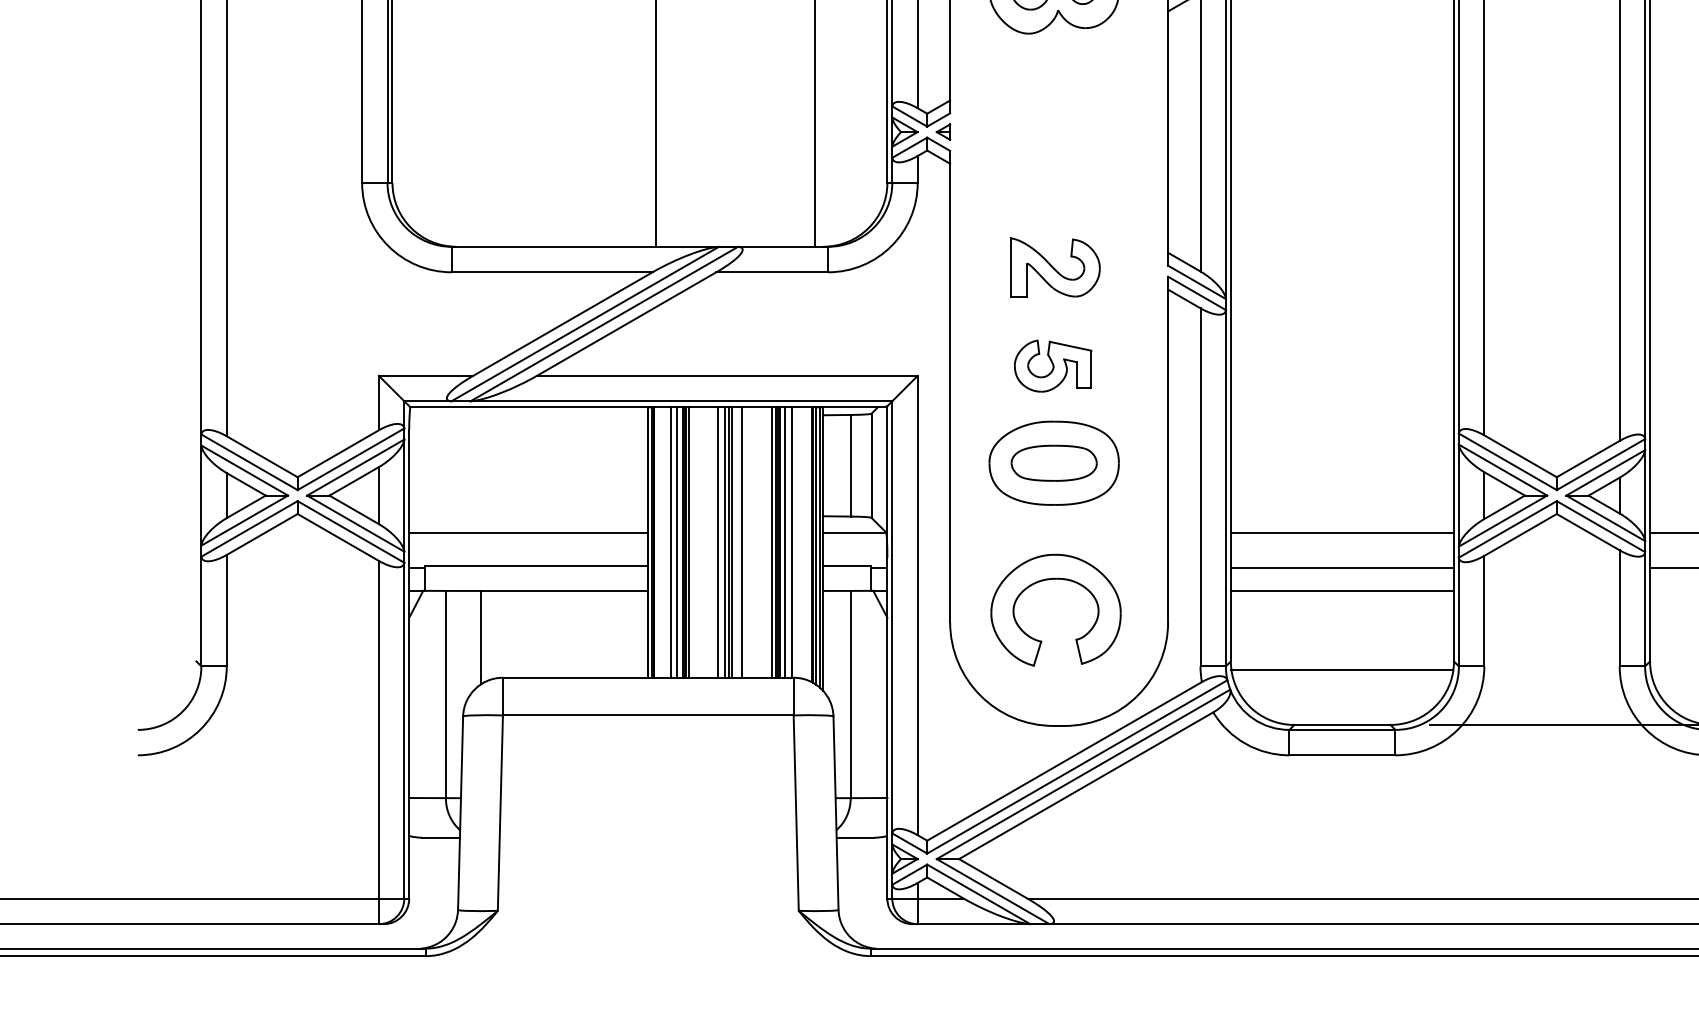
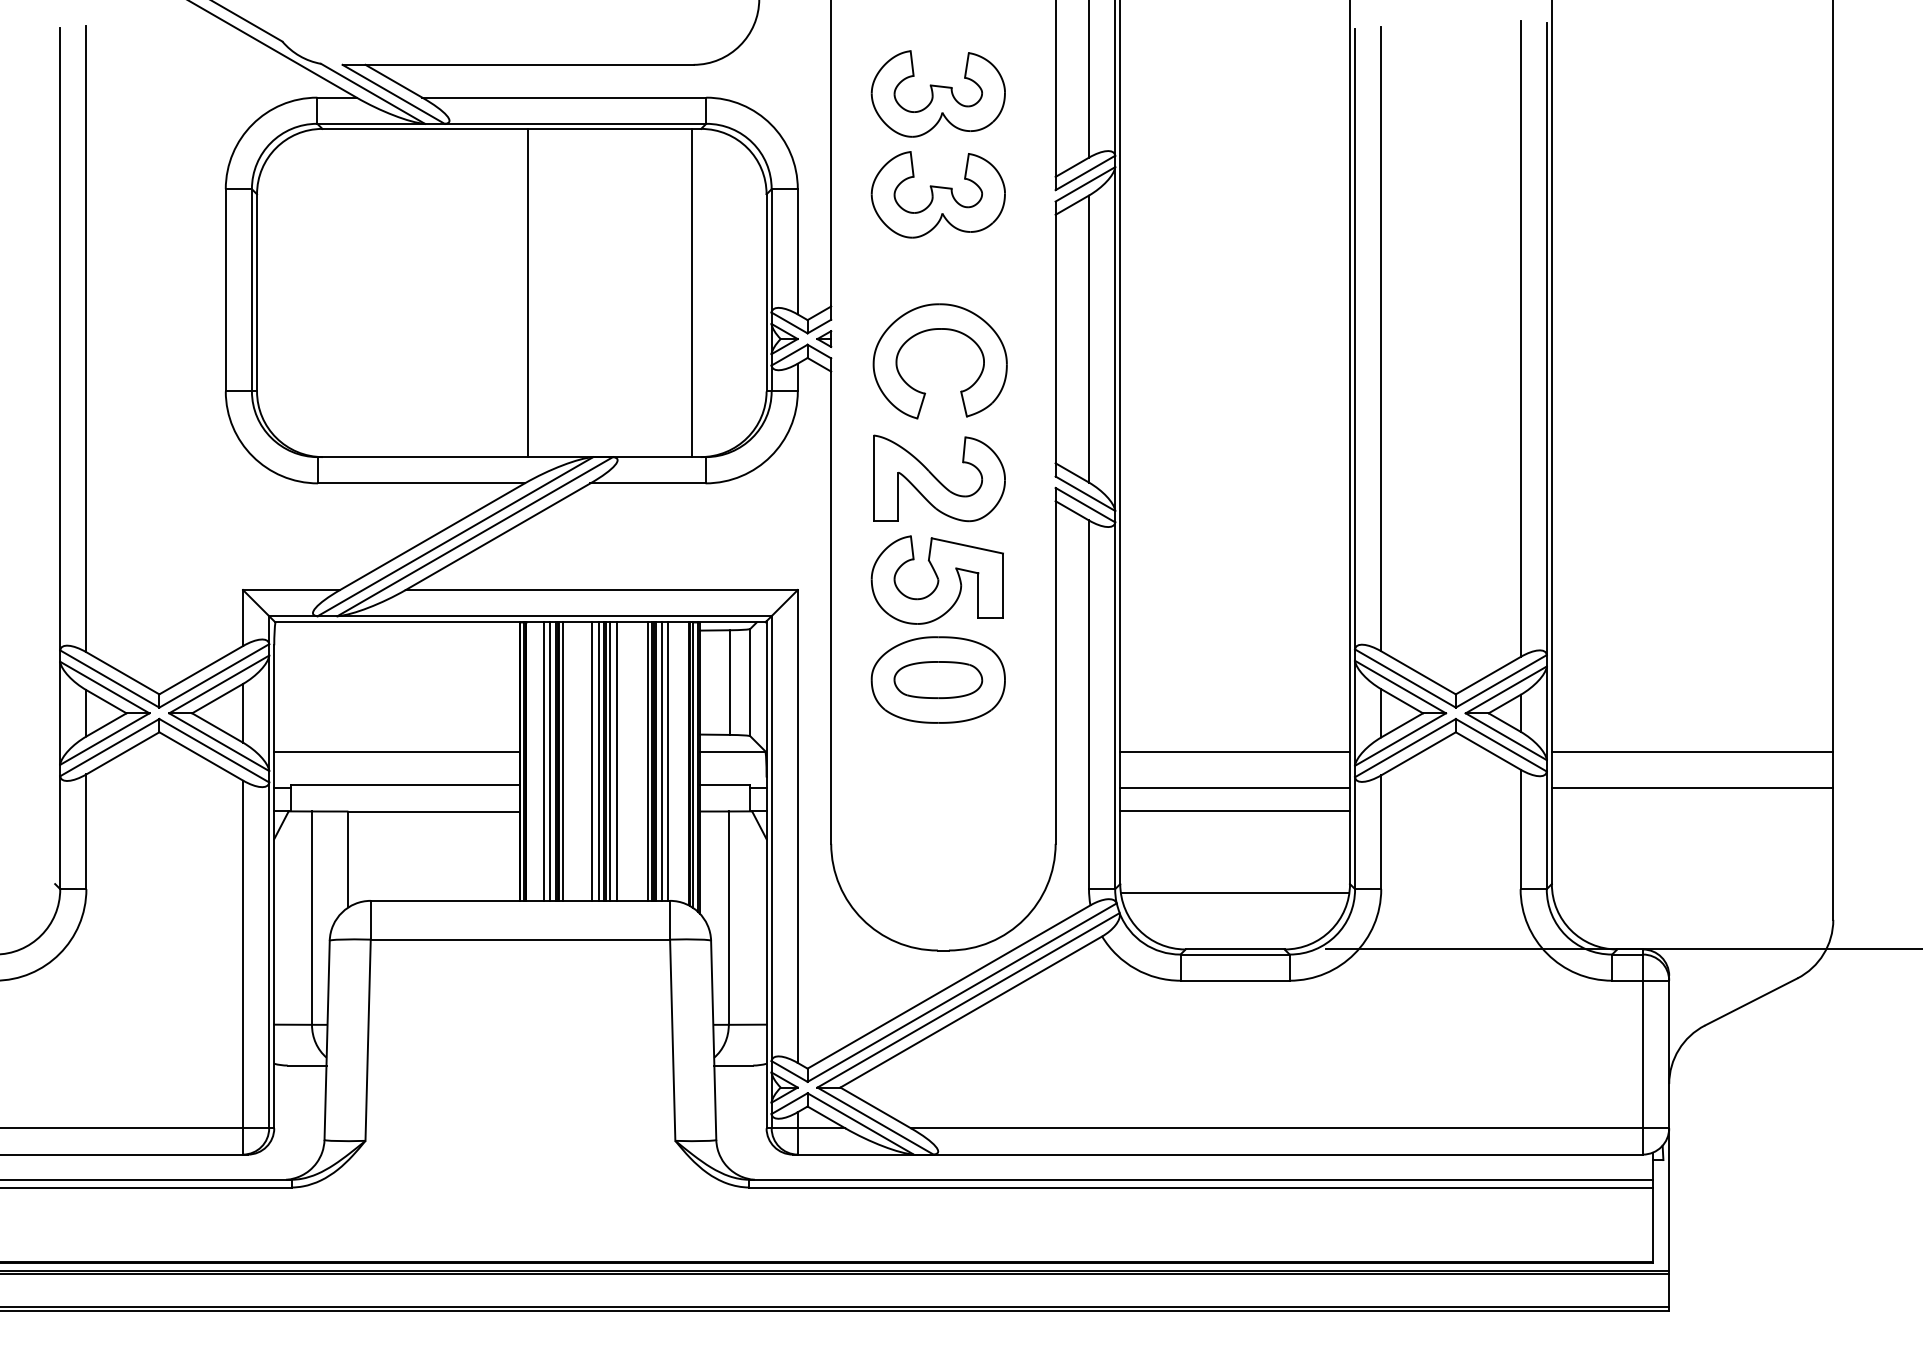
part: (1055, 267) -> (939, 478), size x1.43
part: (1052, 365) -> (936, 579), size x1.67
line: (735, 542) -> (610, 761), added
part: (1050, 580) -> (934, 330), moved

